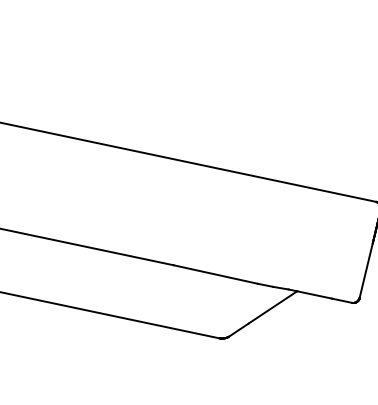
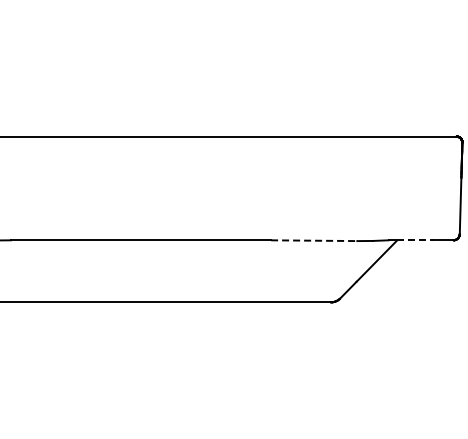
line: (216, 274) -> (314, 240), solid -> dashed
line: (314, 295) -> (415, 240), solid -> dashed

